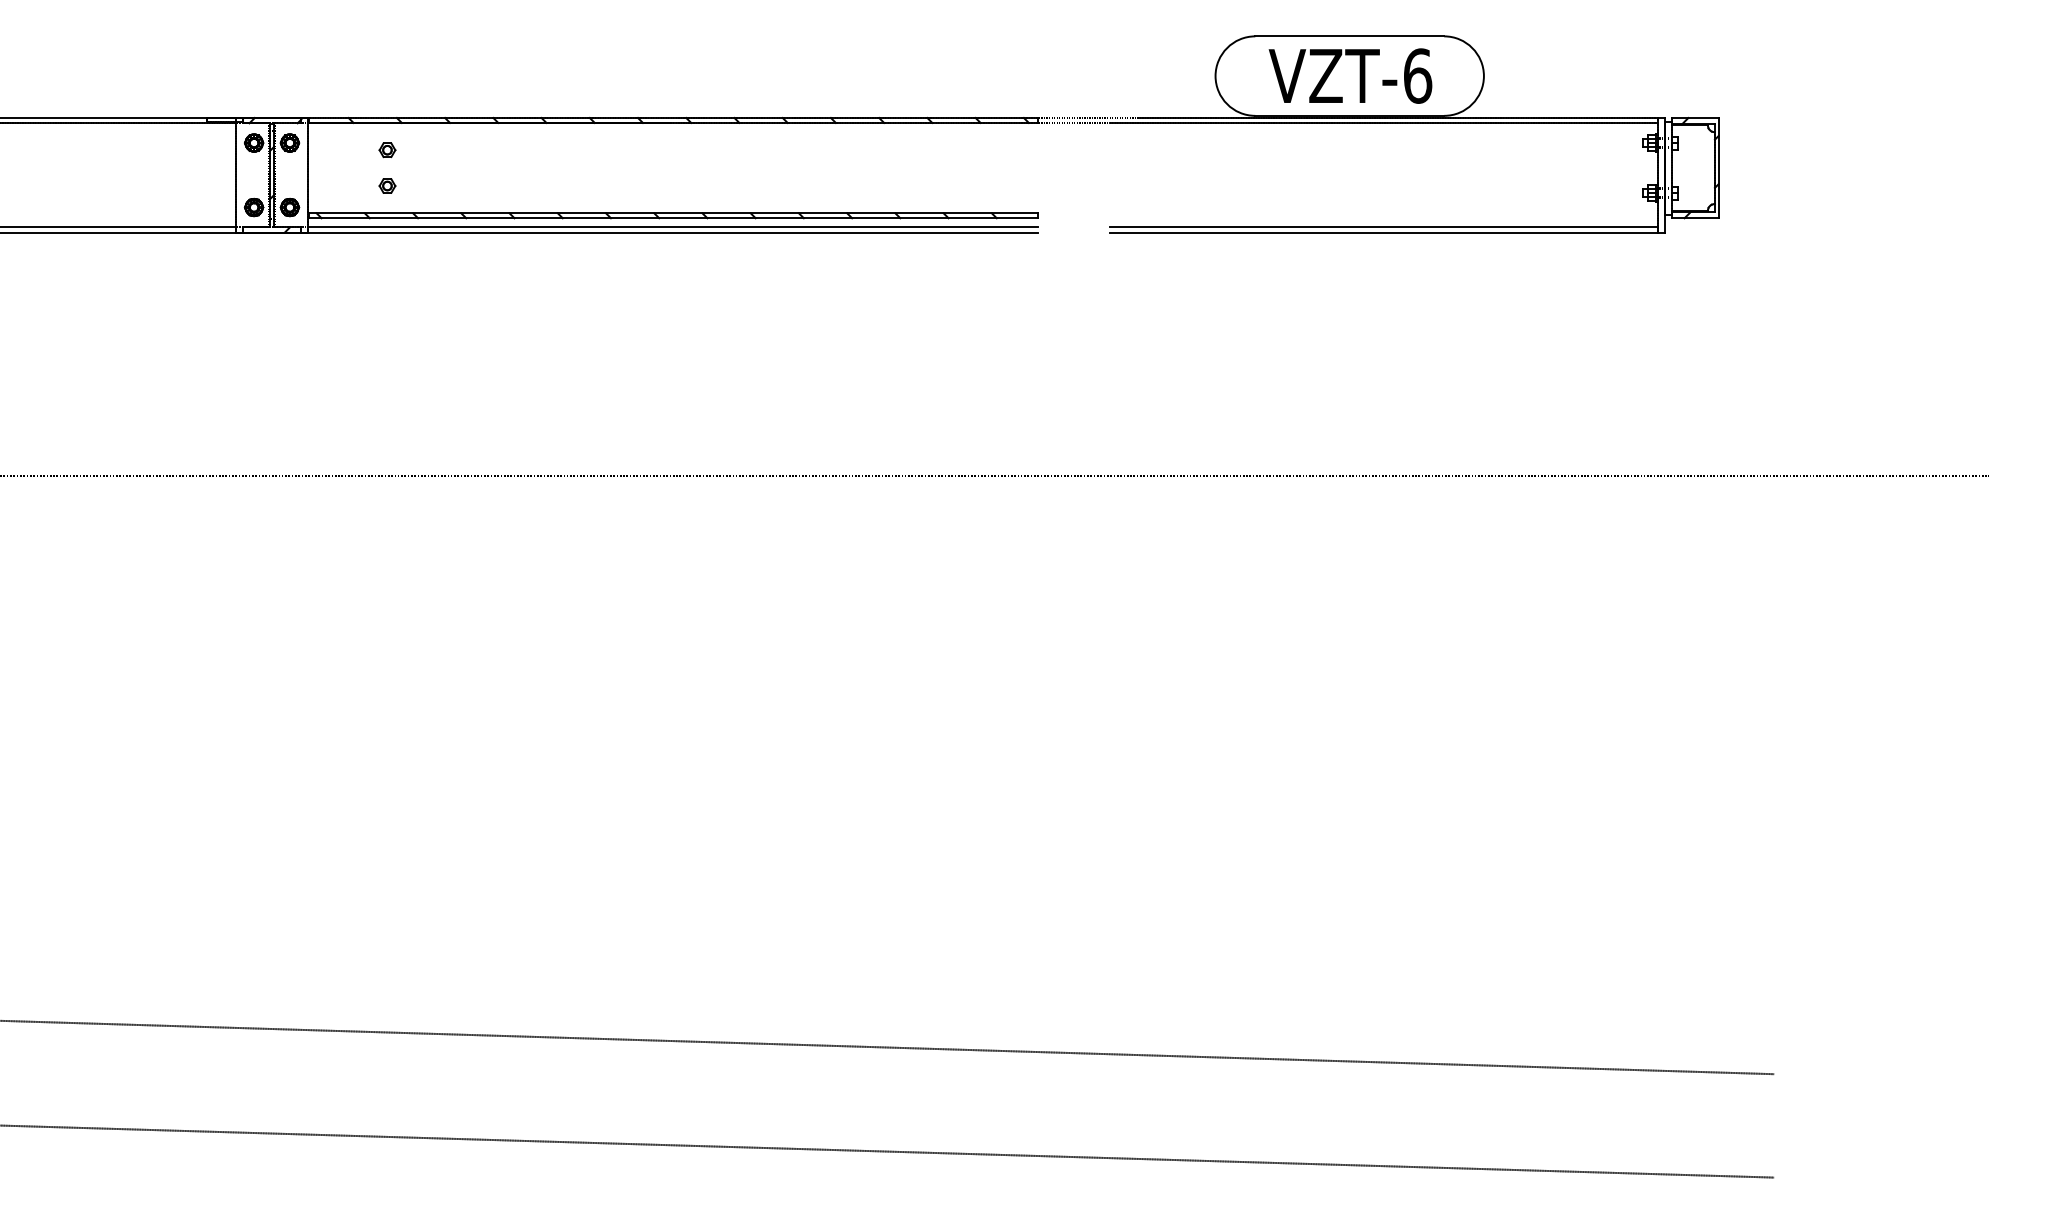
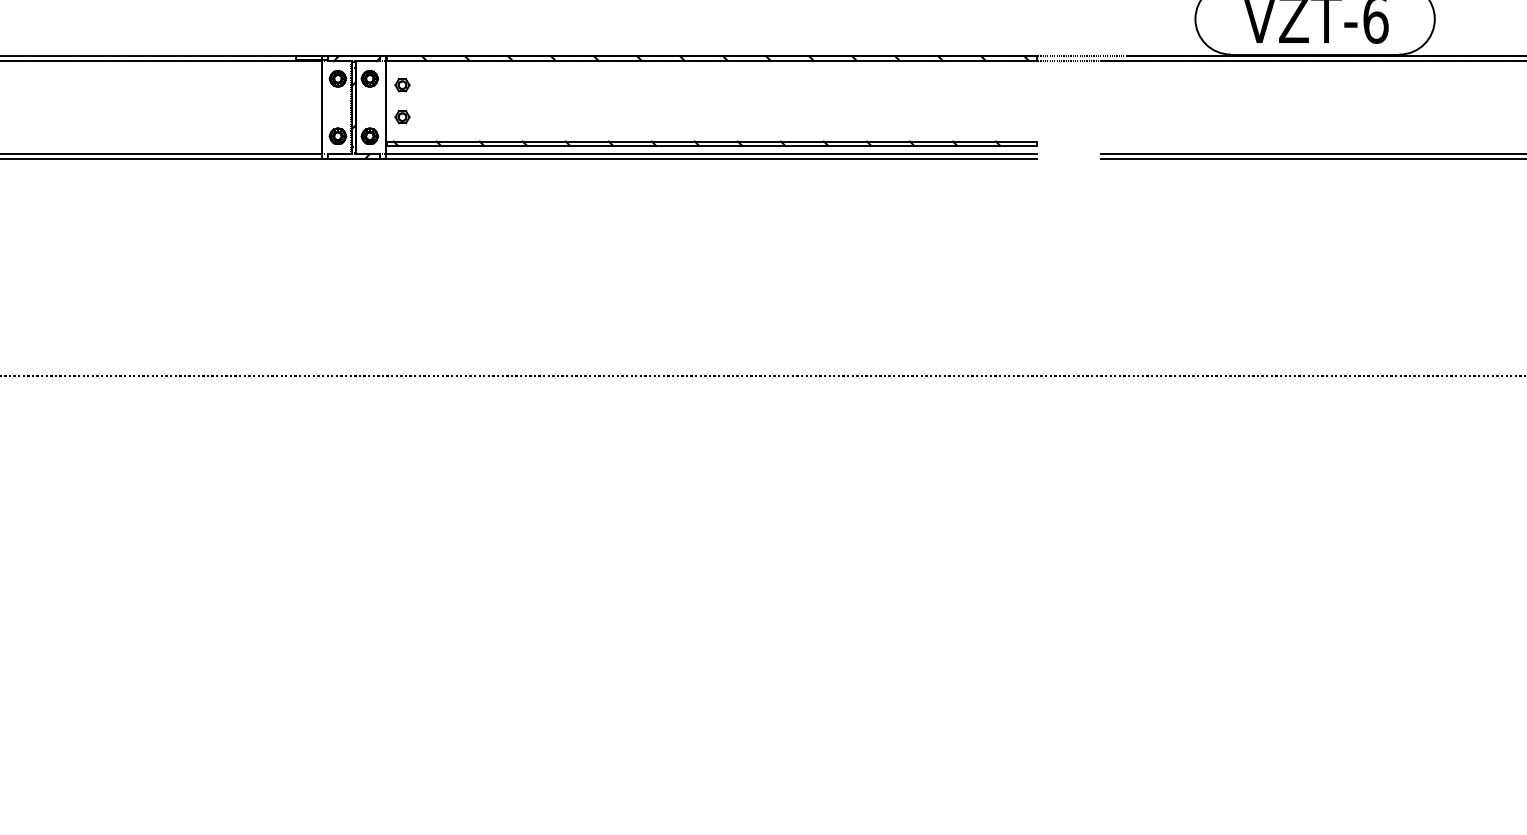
part: (383, 158) -> (398, 92), moved

